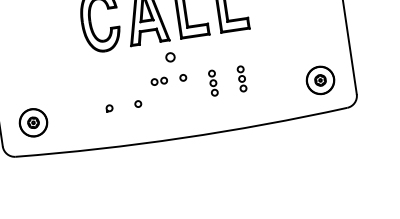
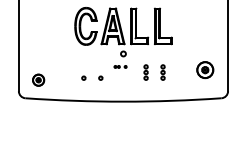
part: (168, 79) -> (120, 66), size x0.6
part: (320, 81) -> (205, 70), moved
part: (33, 123) -> (38, 80), size x0.7

